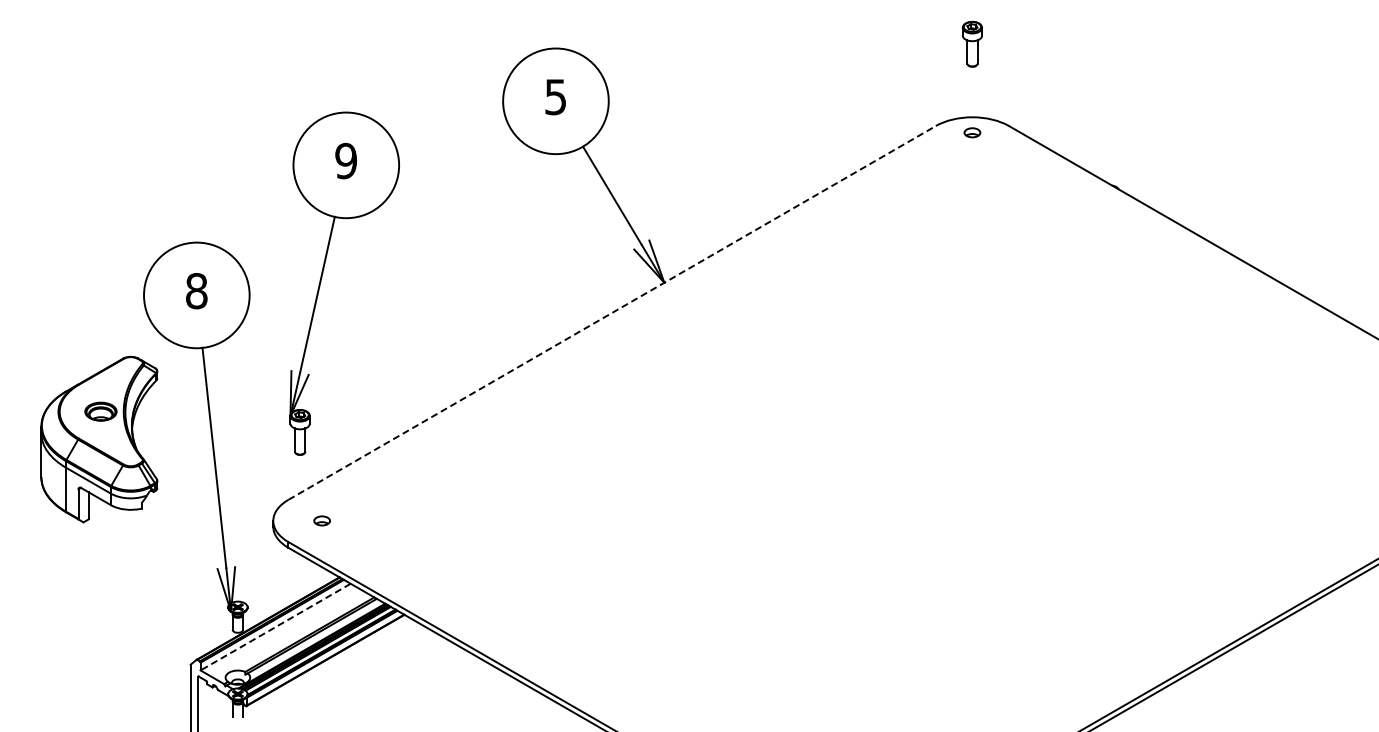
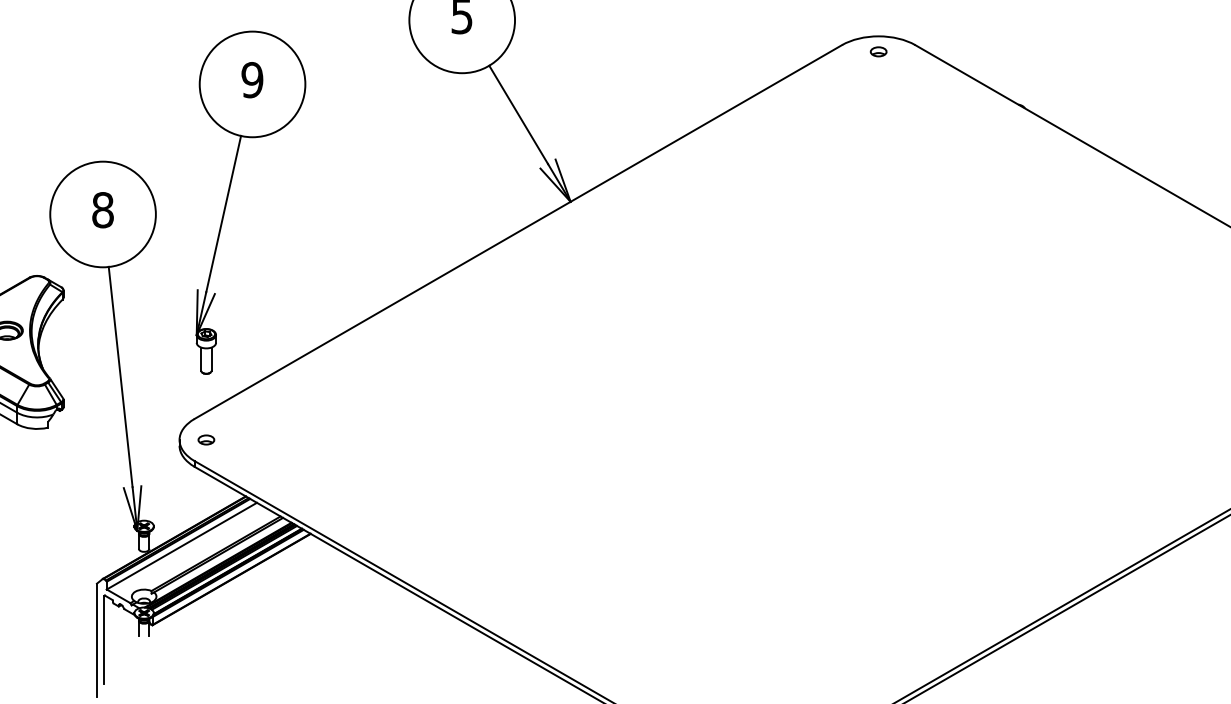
line: (612, 312) -> (518, 231), dashed -> solid
part: (321, 520) -> (205, 439), moved
line: (275, 627) -> (181, 546), dashed -> solid

